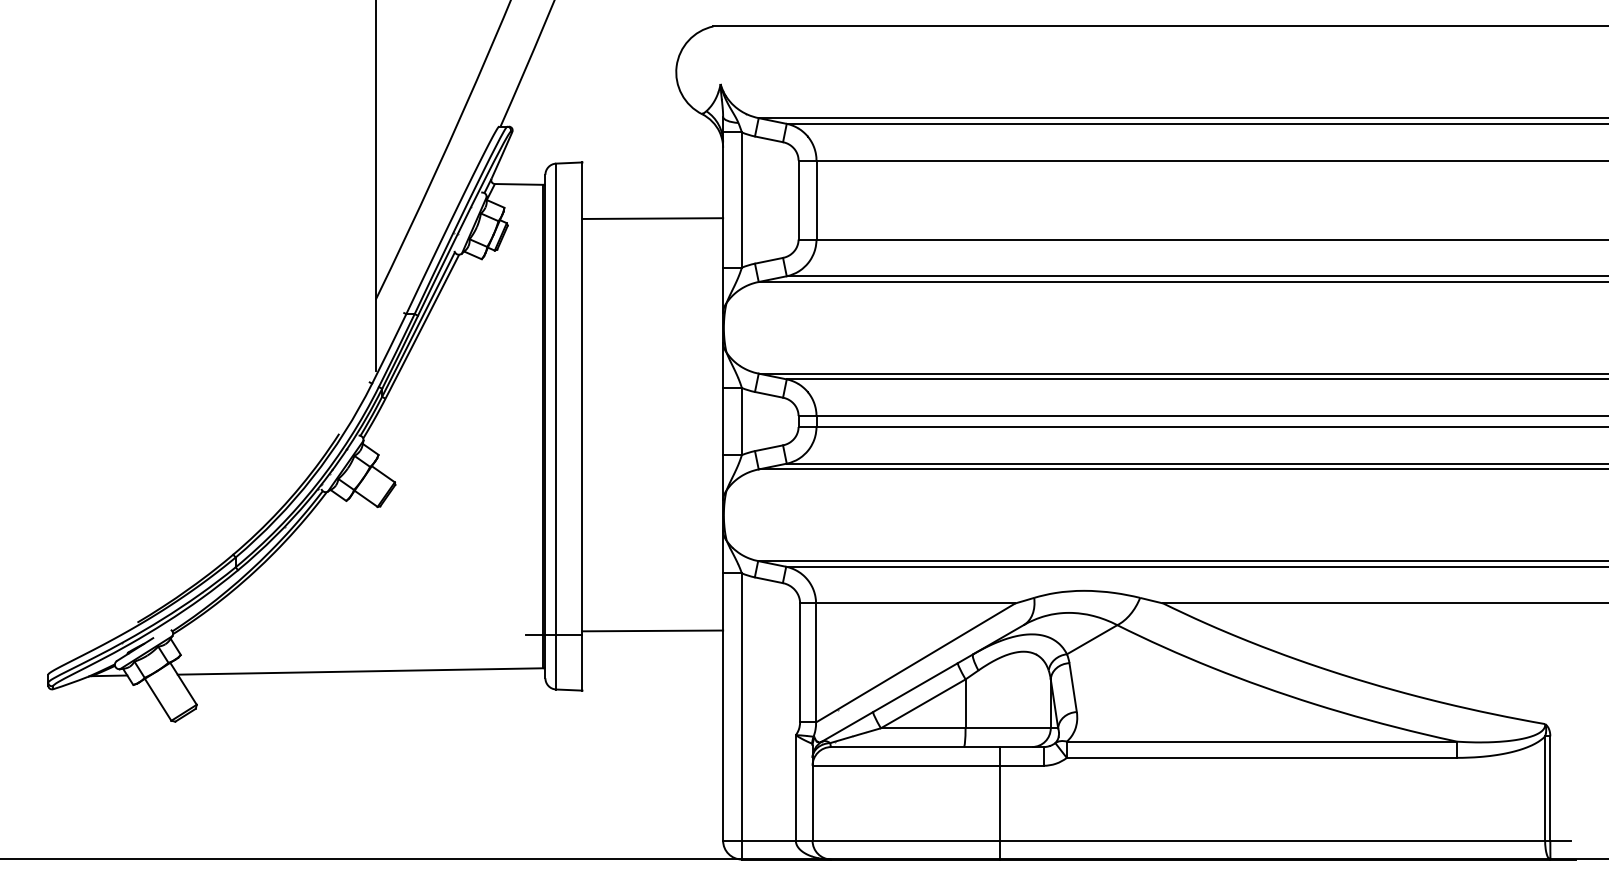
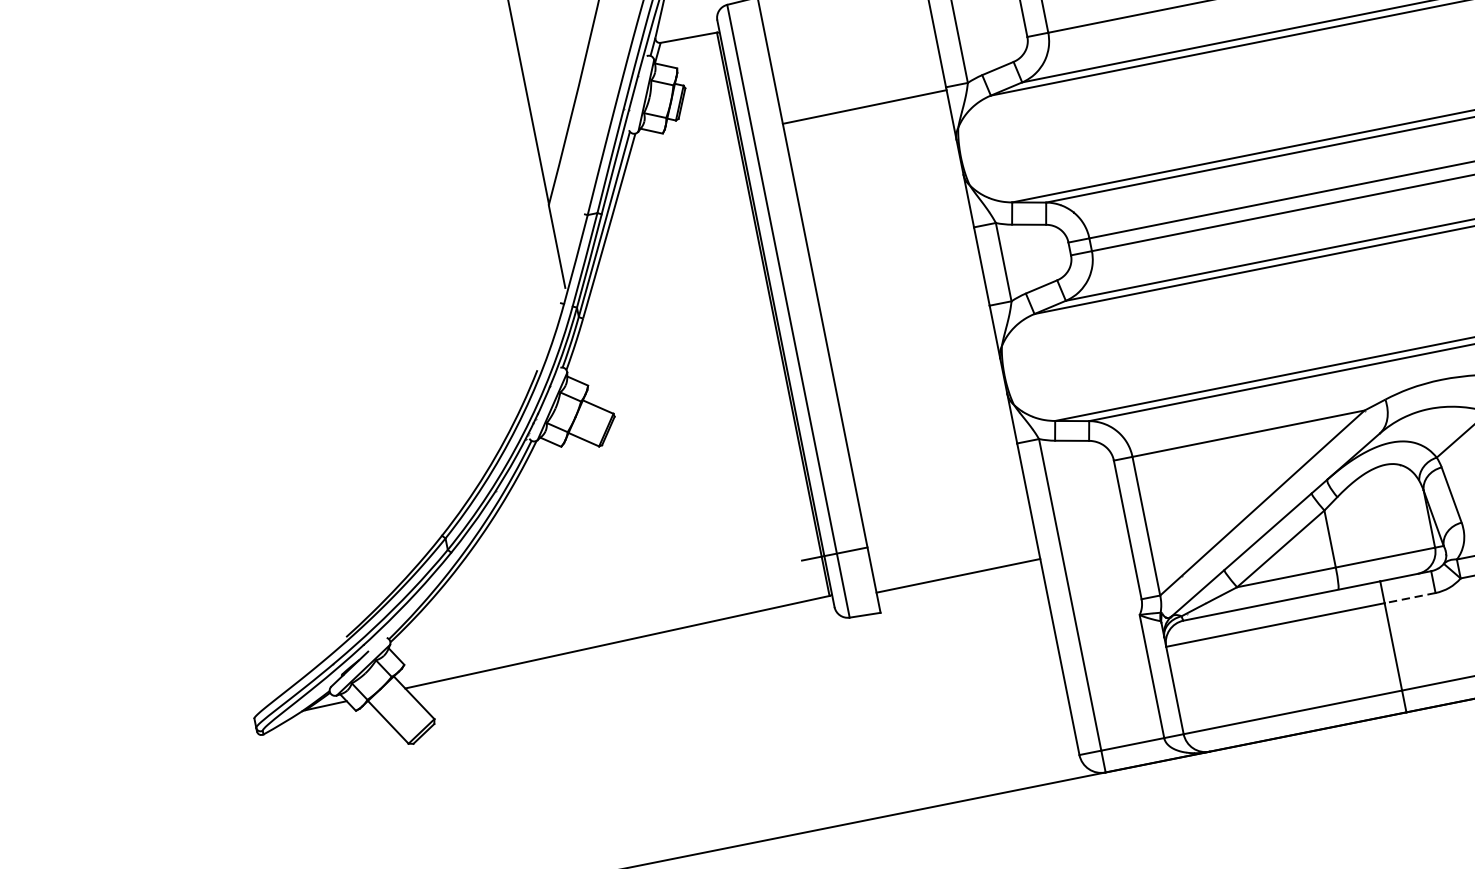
line: (652, 218) -> (864, 106), moved
line: (652, 630) -> (957, 575), moved
line: (1021, 765) -> (1409, 597), solid -> dashed

